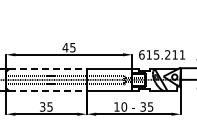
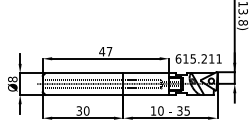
text: (72, 47) -> (109, 51), 45 -> 47
line: (47, 69) -> (84, 73), dashed -> solid
line: (47, 90) -> (84, 94), dashed -> solid
text: (49, 106) -> (86, 110), 35 -> 30

